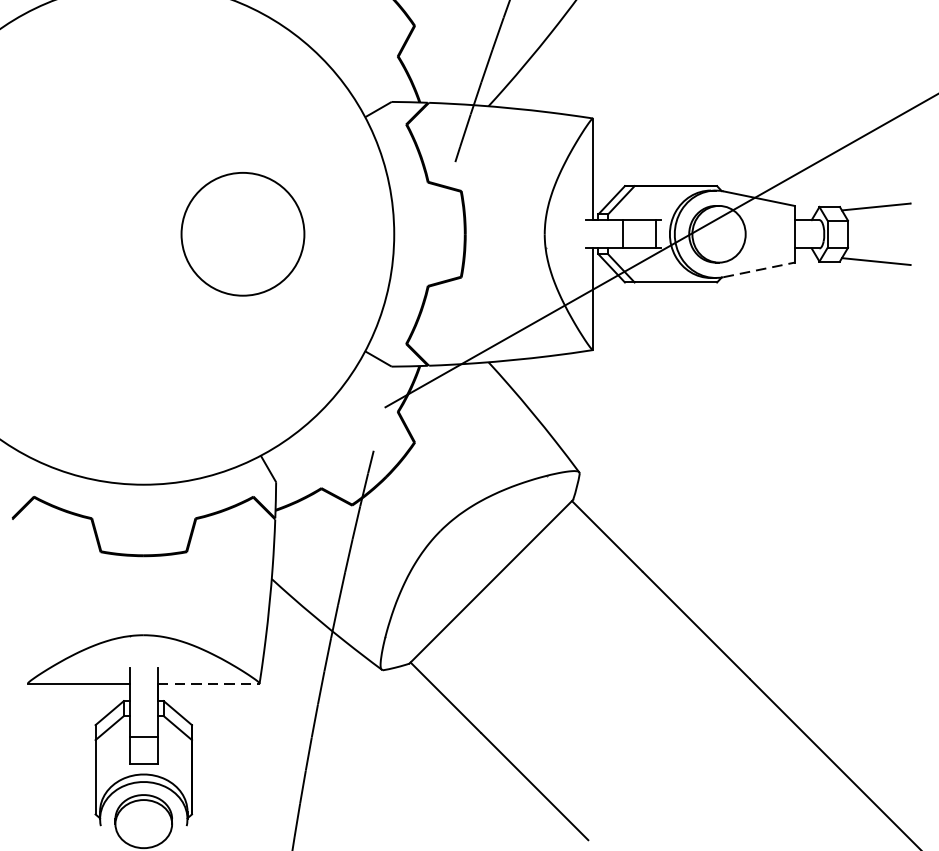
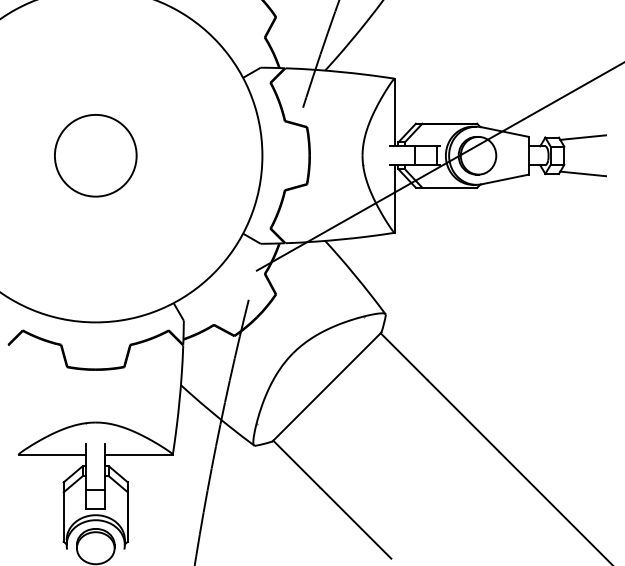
circle: (242, 233) -> (95, 155), moved
line: (759, 269) -> (505, 179), dashed -> solid
line: (209, 683) -> (139, 454), dashed -> solid

